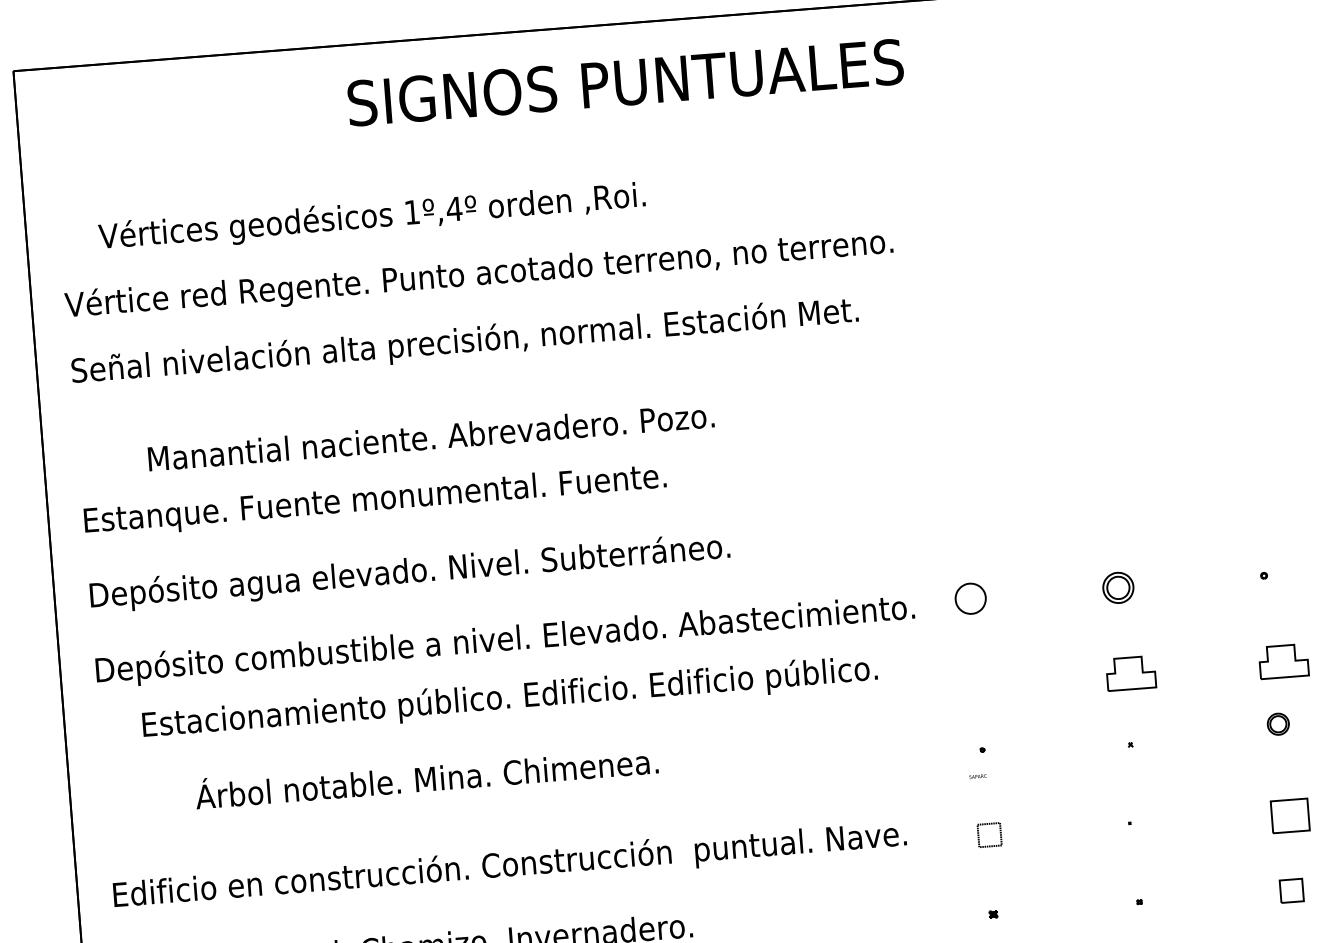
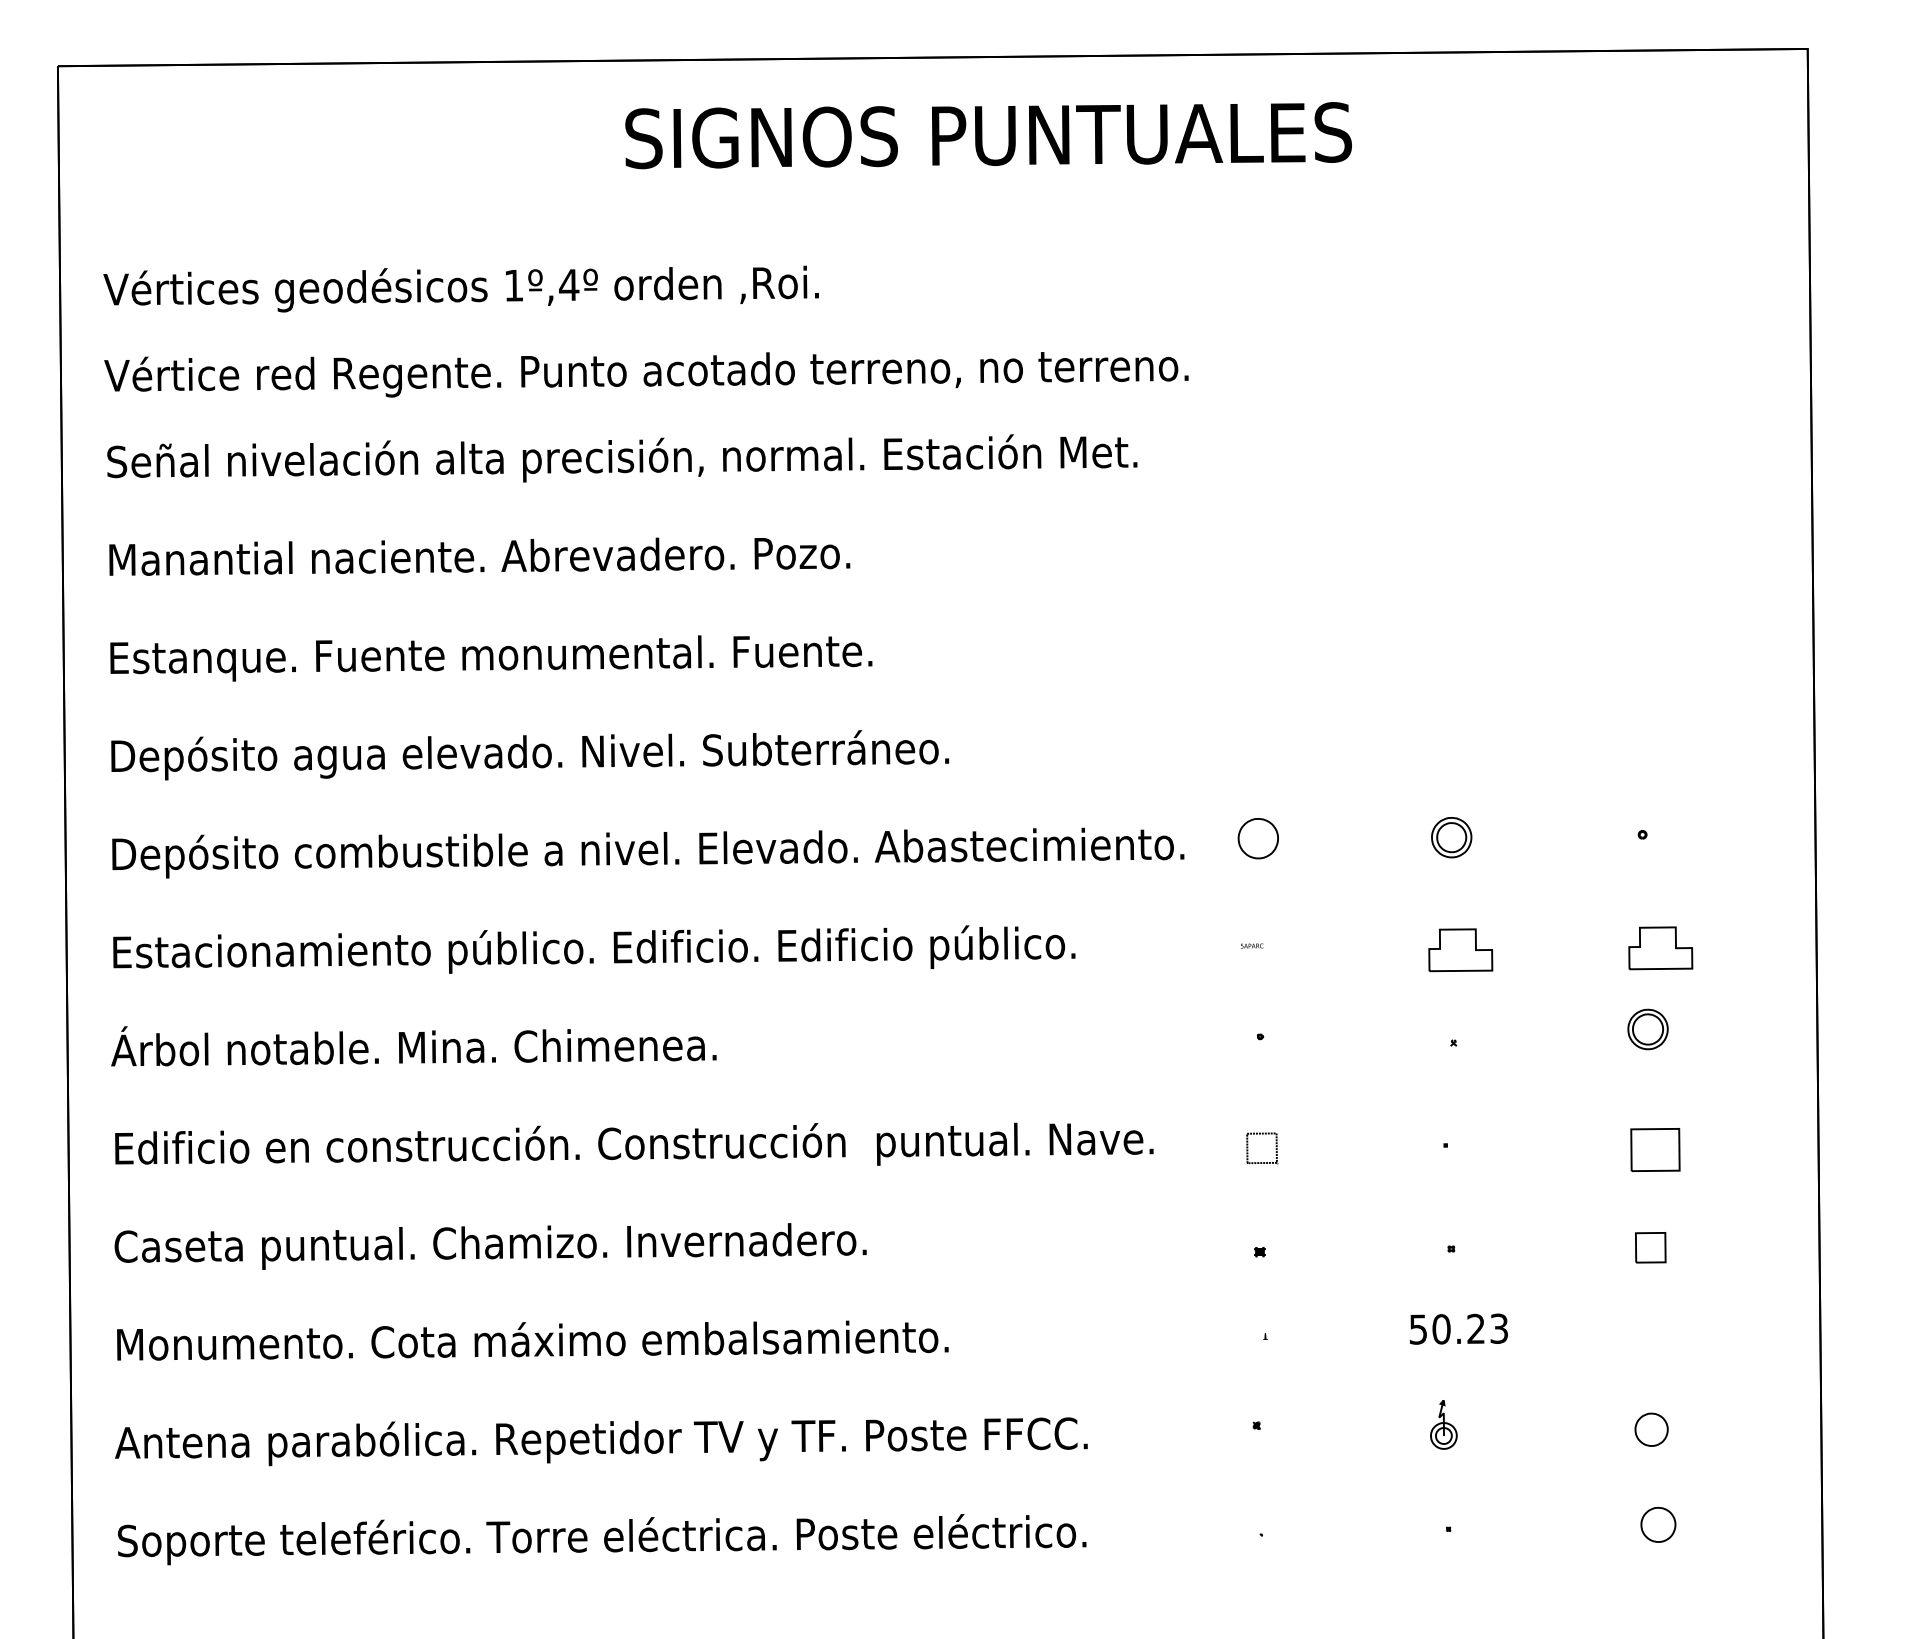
text: (625, 82) -> (988, 135), moved
text: (371, 217) -> (460, 288), moved
text: (431, 437) -> (479, 556), moved
text: (510, 697) -> (594, 949), moved
part: (1277, 724) -> (1647, 1029), size x1.43
text: (978, 776) -> (1252, 945), moved
text: (426, 778) -> (413, 1046), moved

